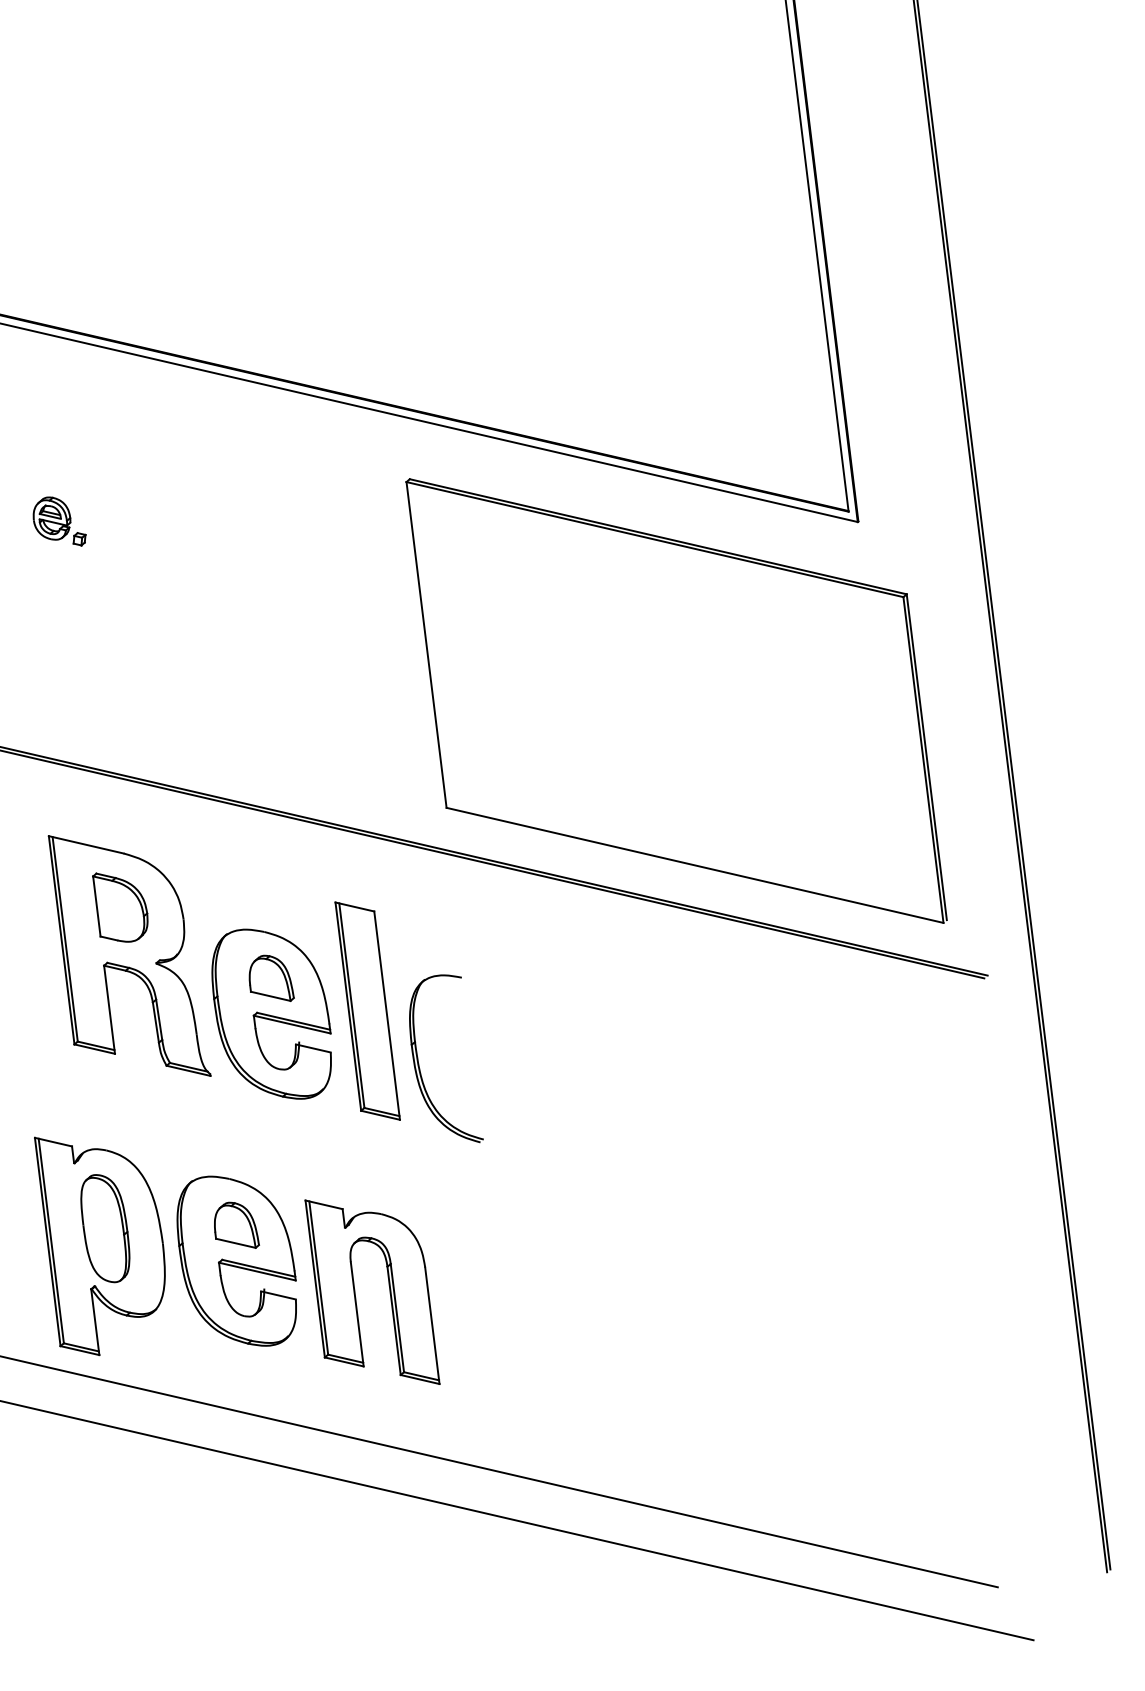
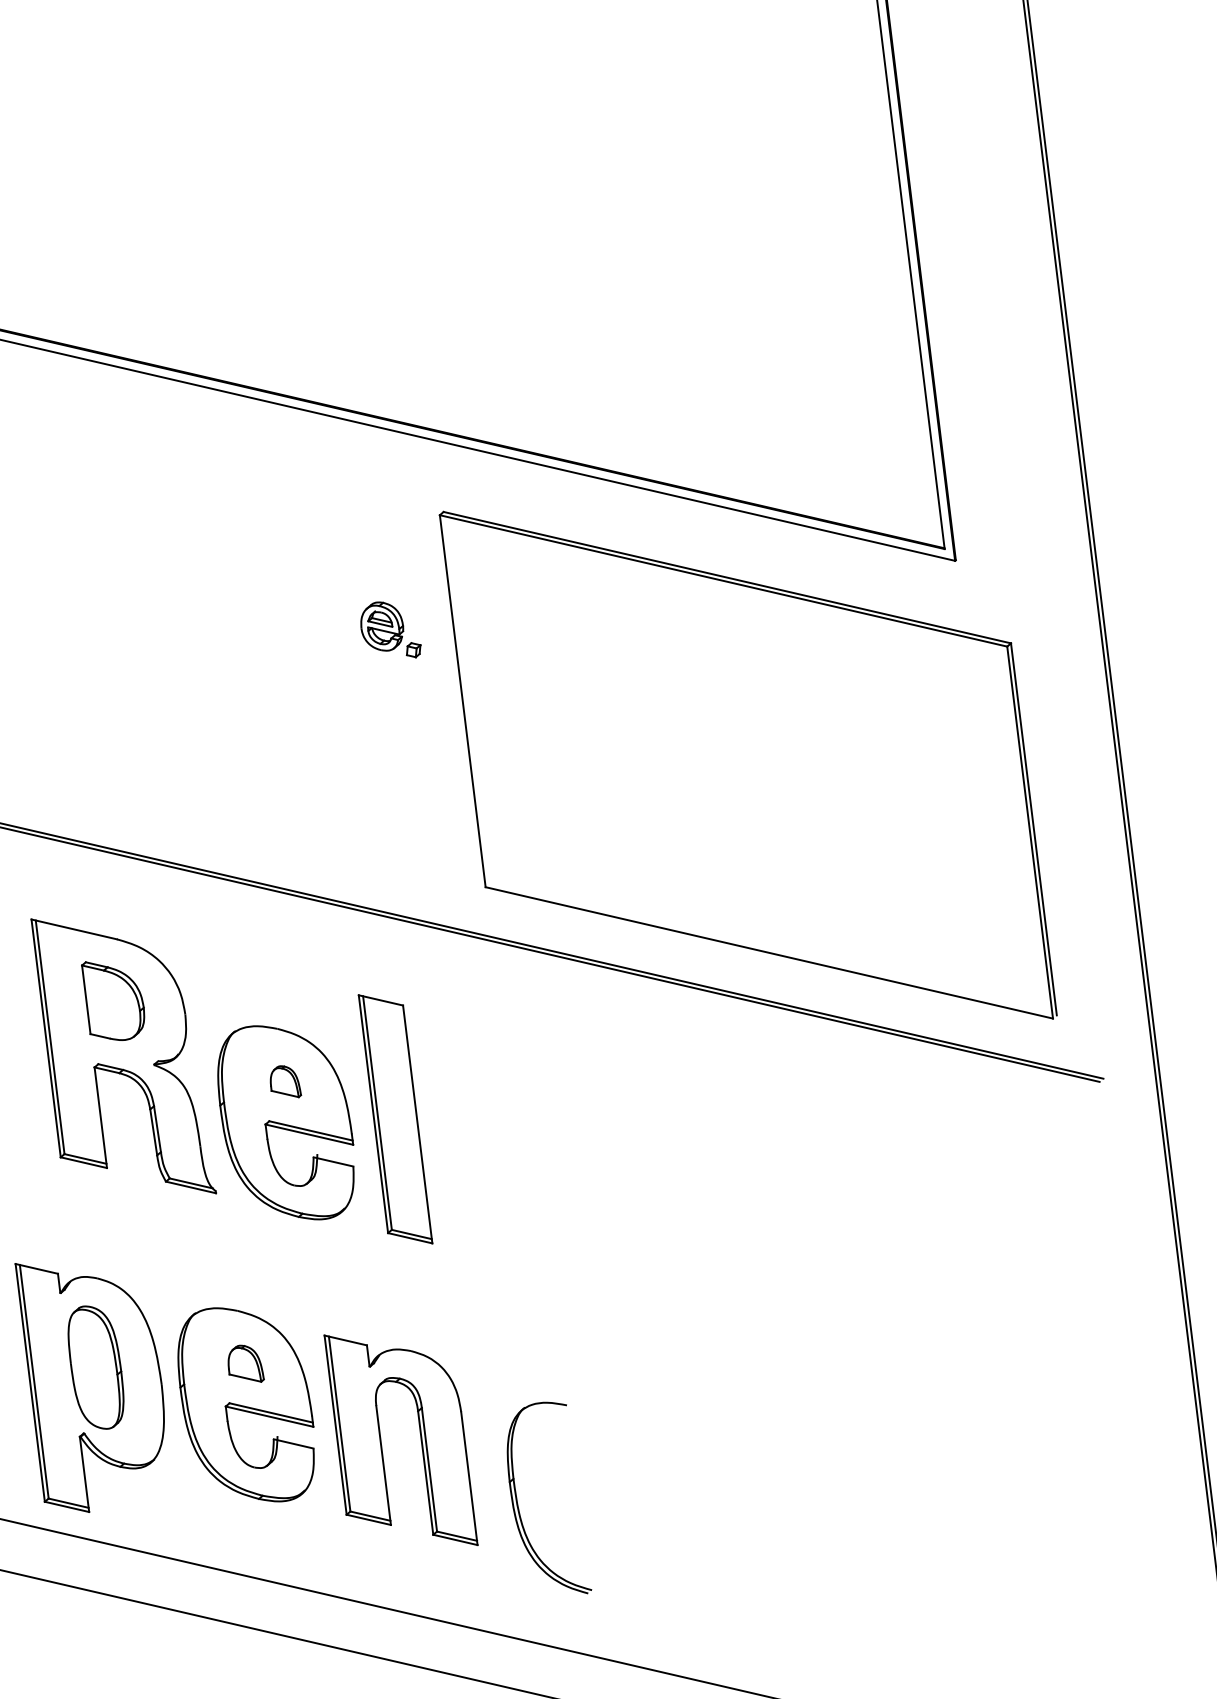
part: (59, 521) -> (390, 629), moved
part: (271, 977) -> (285, 1080), size x0.6
part: (419, 1063) -> (518, 1503), moved
part: (236, 1224) -> (245, 1362), size x0.7

